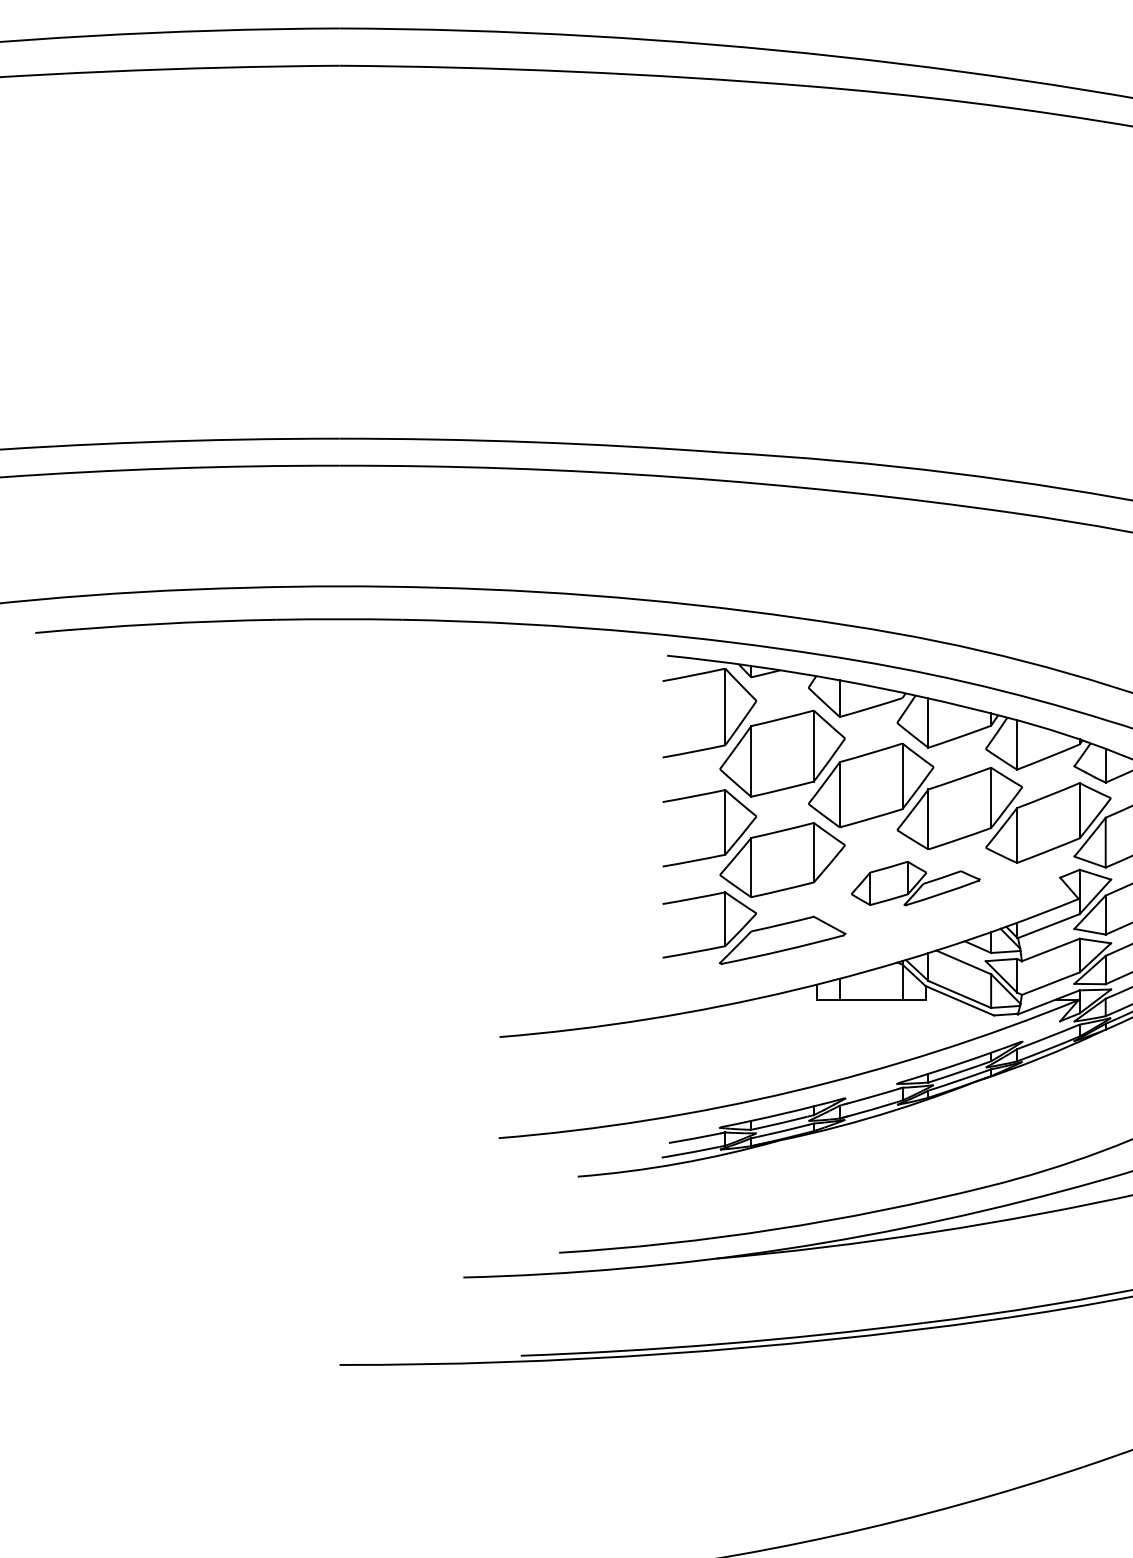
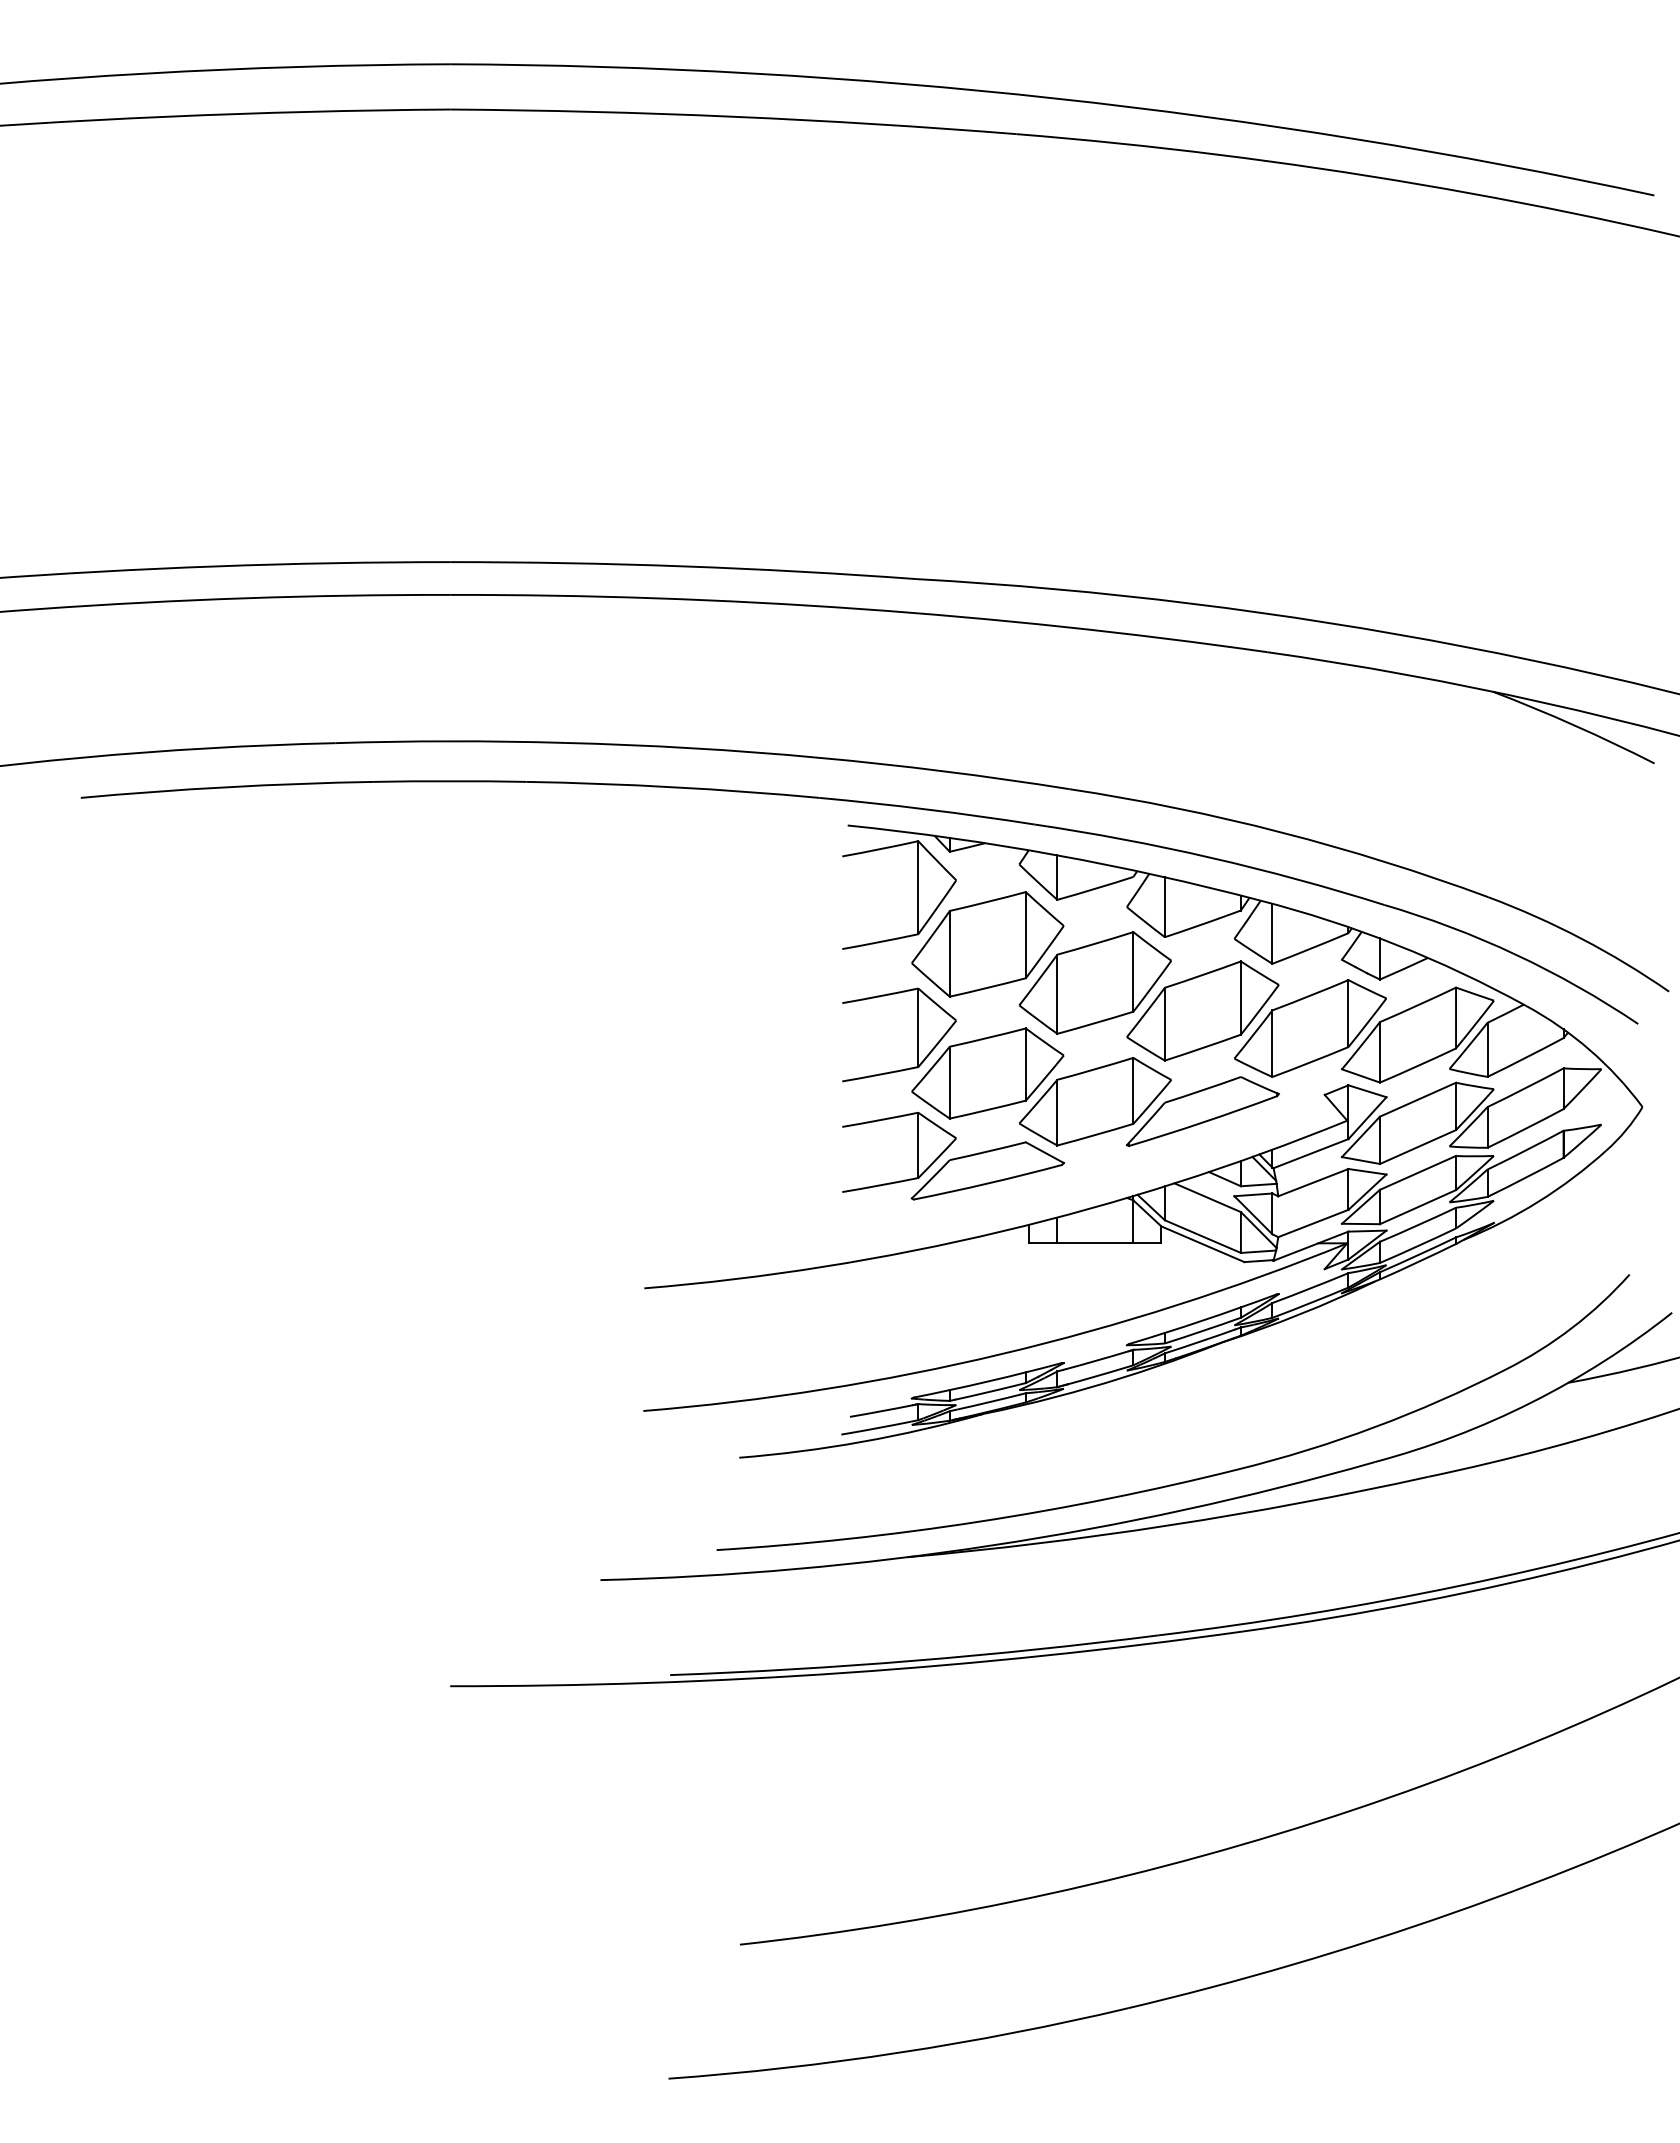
part: (915, 883) -> (1149, 1101), size x1.67

